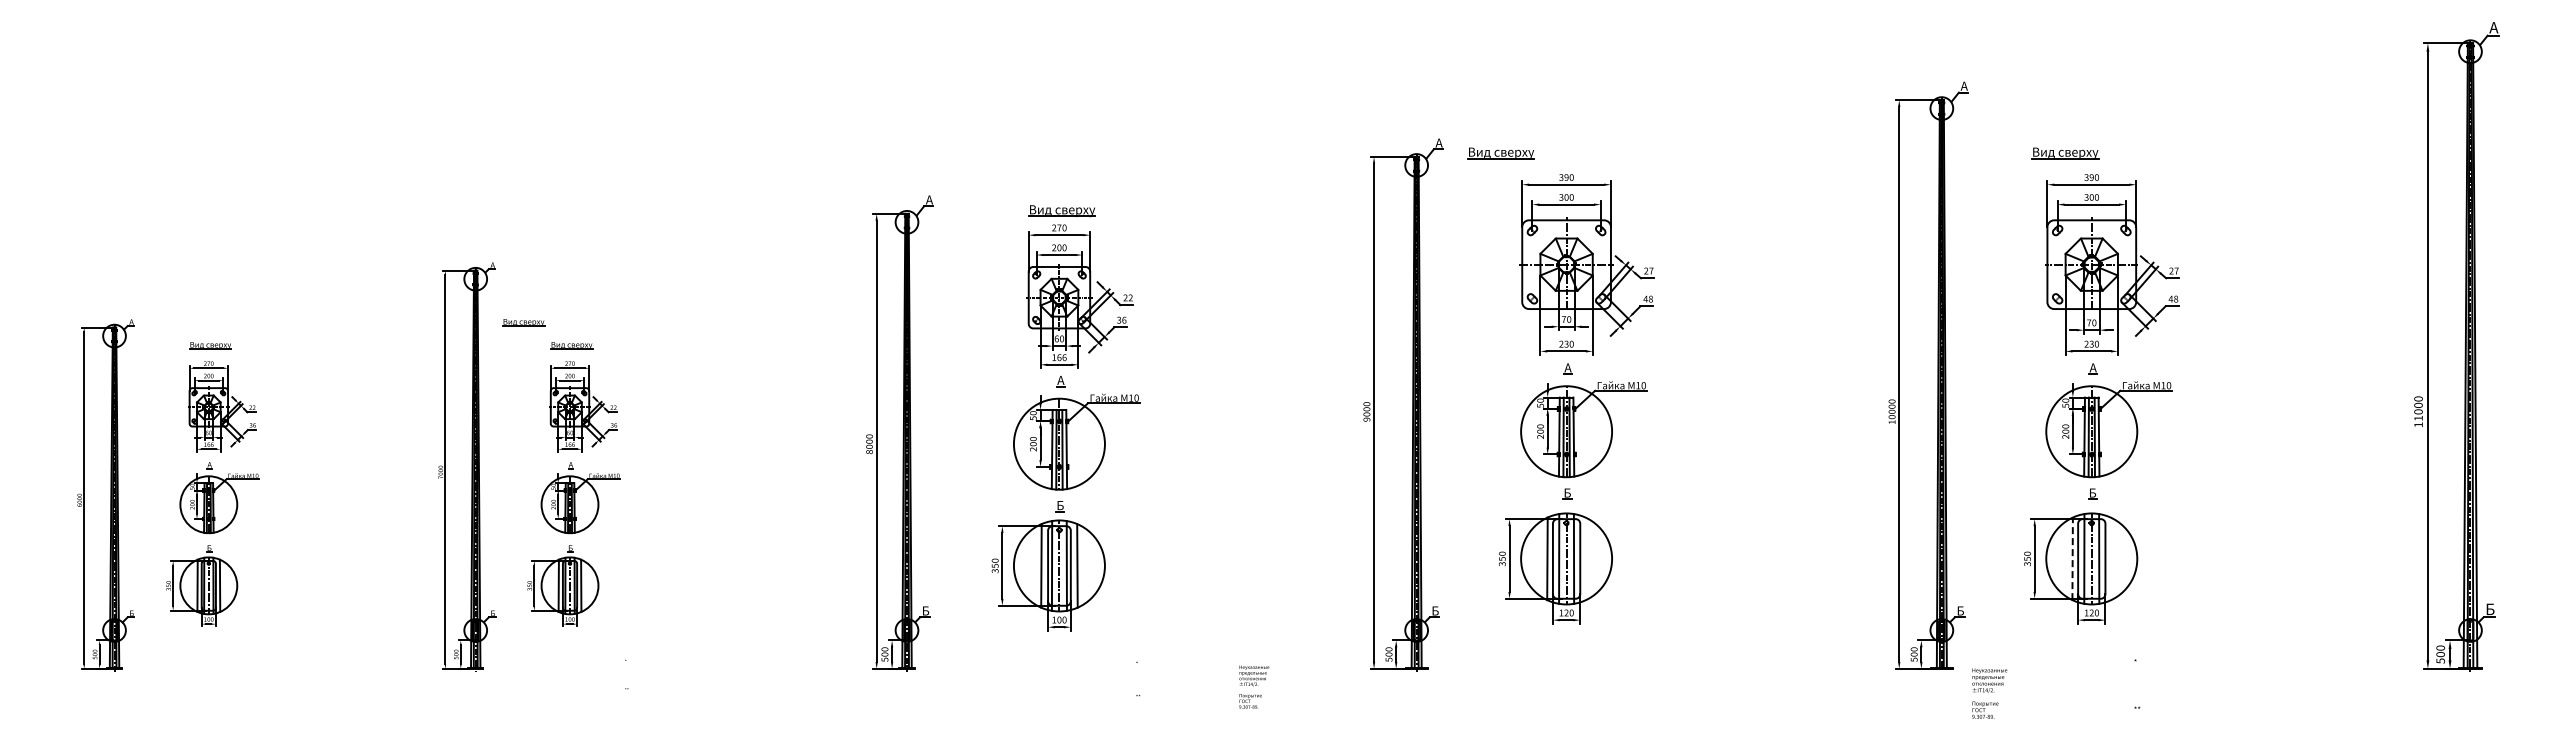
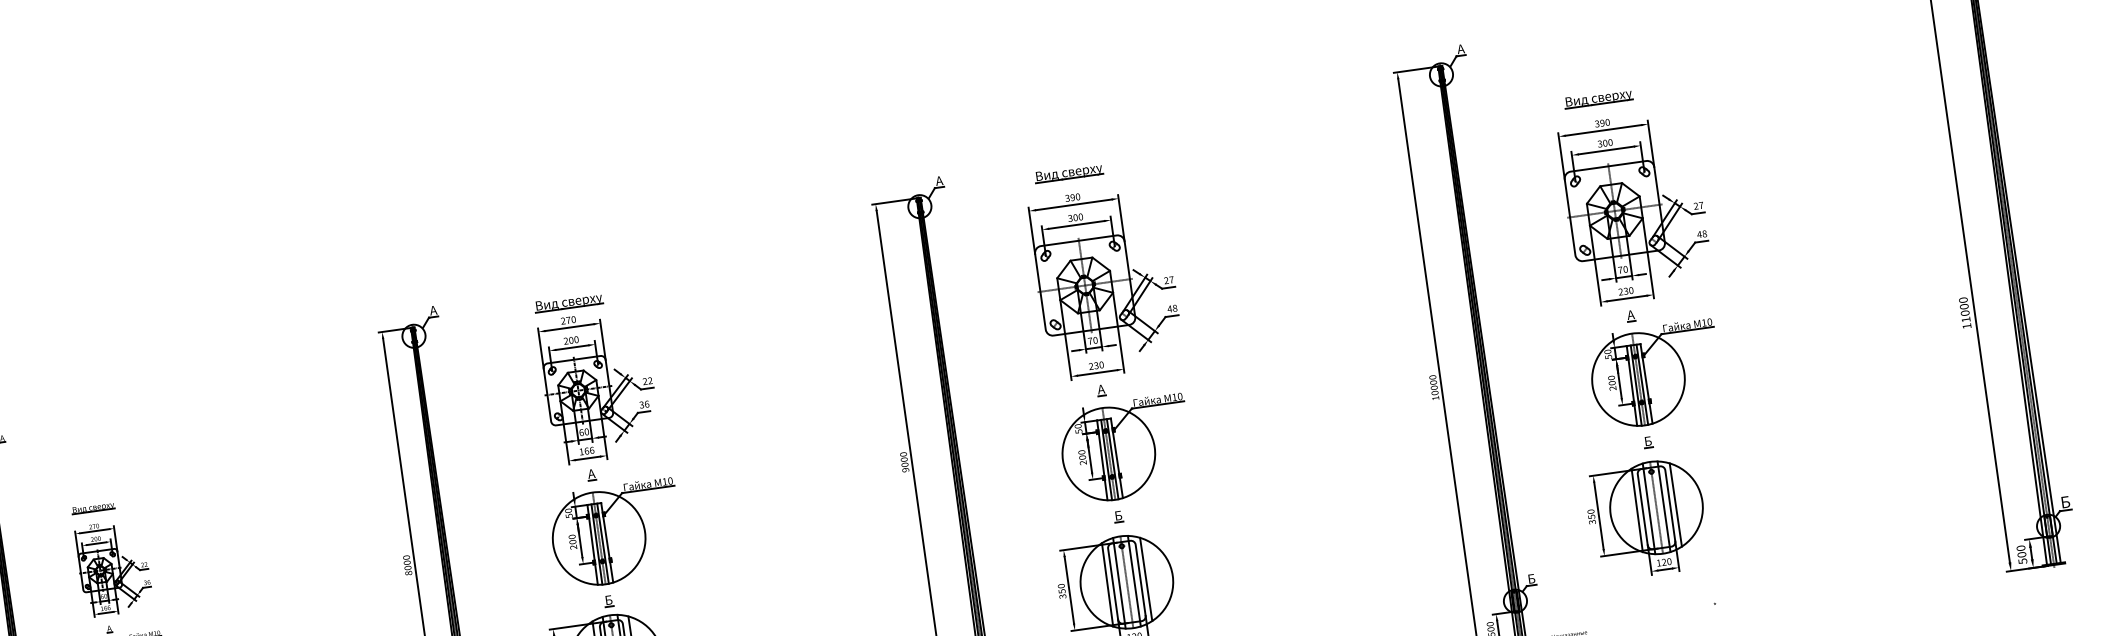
part: (1500, 153) -> (1068, 173), moved
part: (2065, 153) -> (1598, 98), moved
part: (523, 322) -> (41, 491), removed
line: (1585, 558) -> (1145, 579), added
line: (2072, 558) -> (1637, 510), dashed -> solid
line: (2110, 558) -> (1675, 504), added

